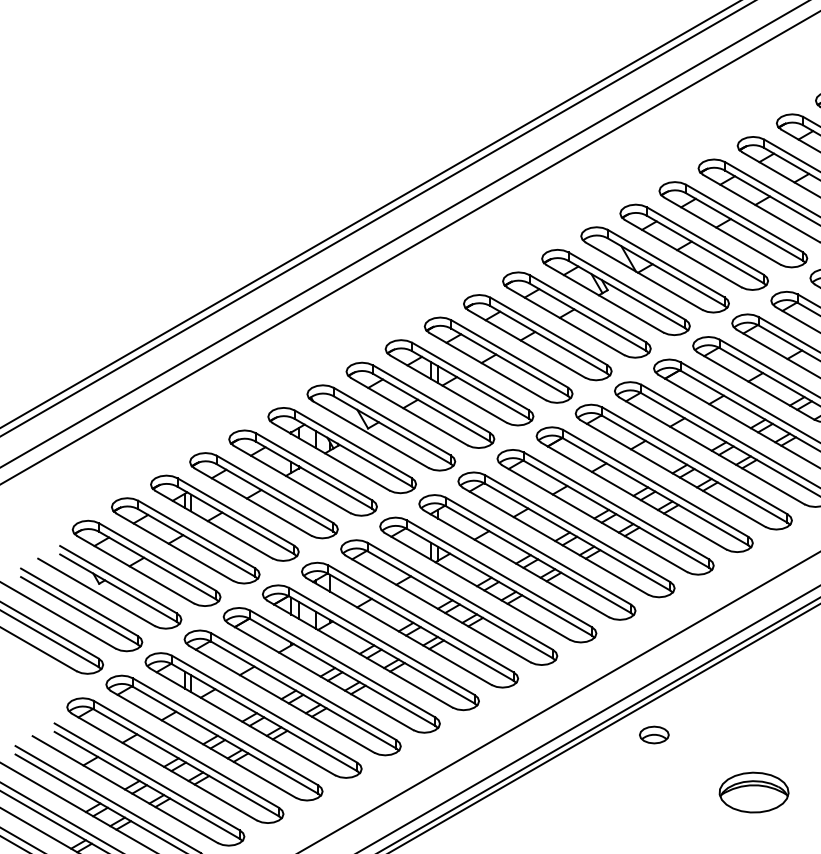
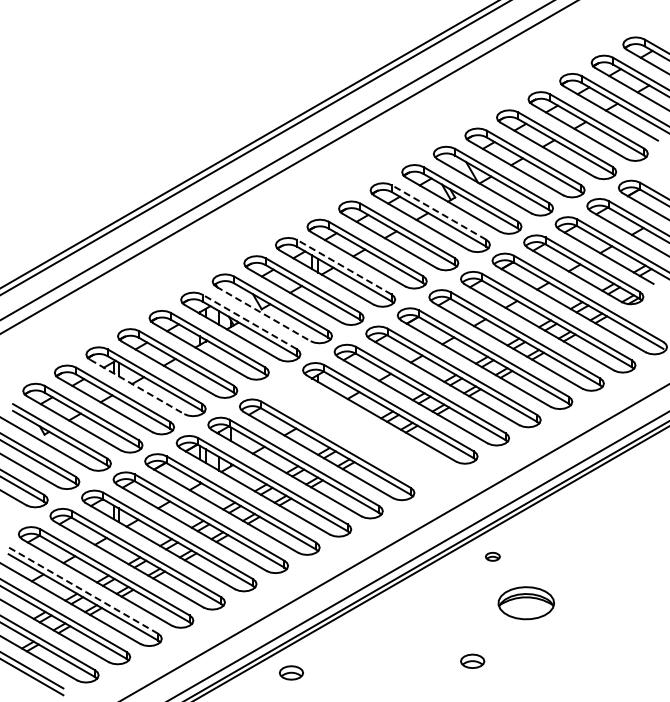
line: (587, 308) -> (438, 212), solid -> dashed
line: (469, 376) -> (343, 267), solid -> dashed
line: (370, 434) -> (263, 314), solid -> dashed
line: (352, 443) -> (249, 321), solid -> dashed
line: (214, 525) -> (137, 387), solid -> dashed
part: (487, 579) -> (358, 431), removed
part: (653, 734) -> (492, 556), size x0.6
line: (146, 776) -> (82, 590), solid -> dashed
part: (754, 792) -> (526, 603), moved

